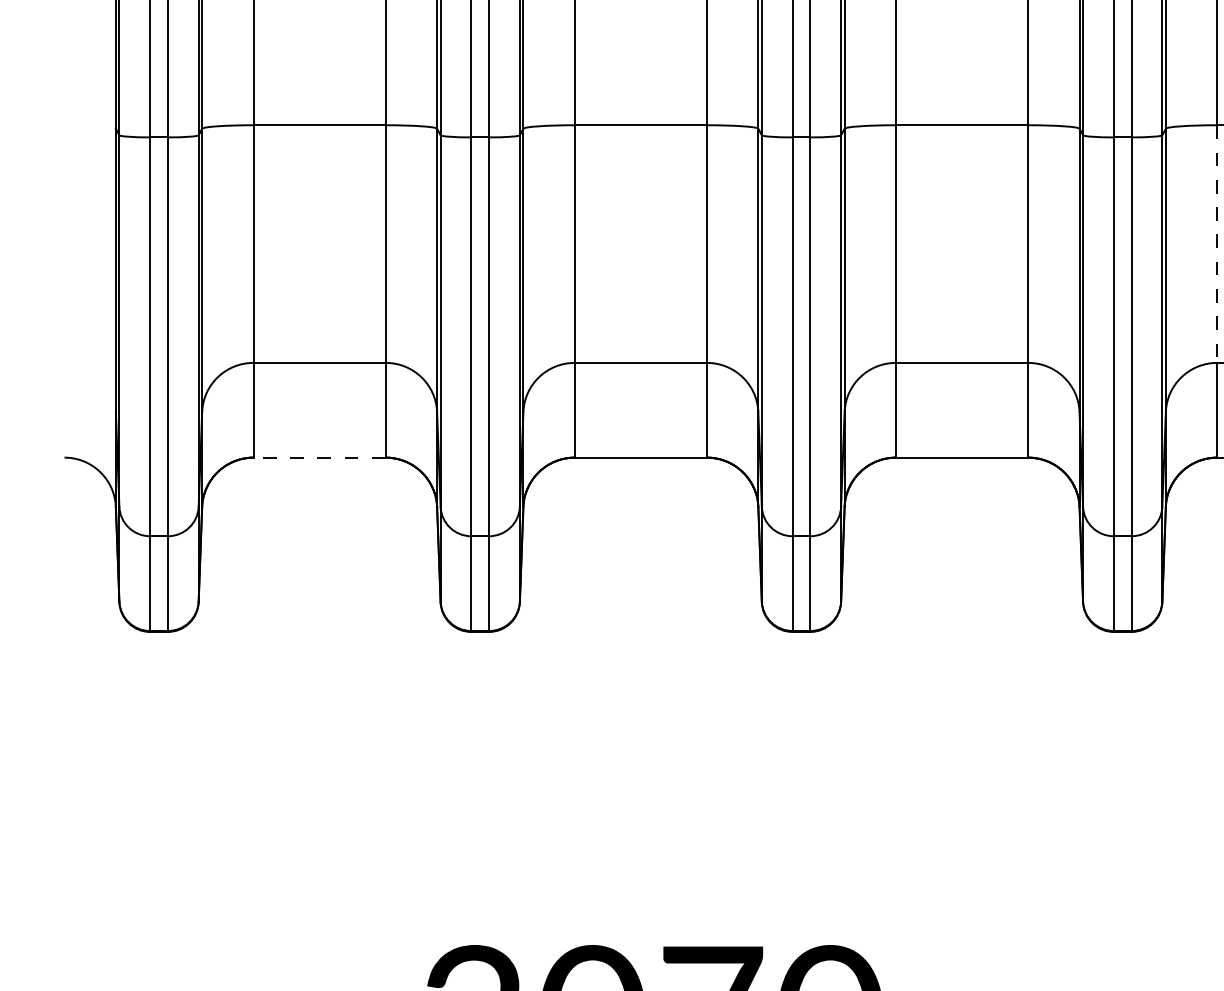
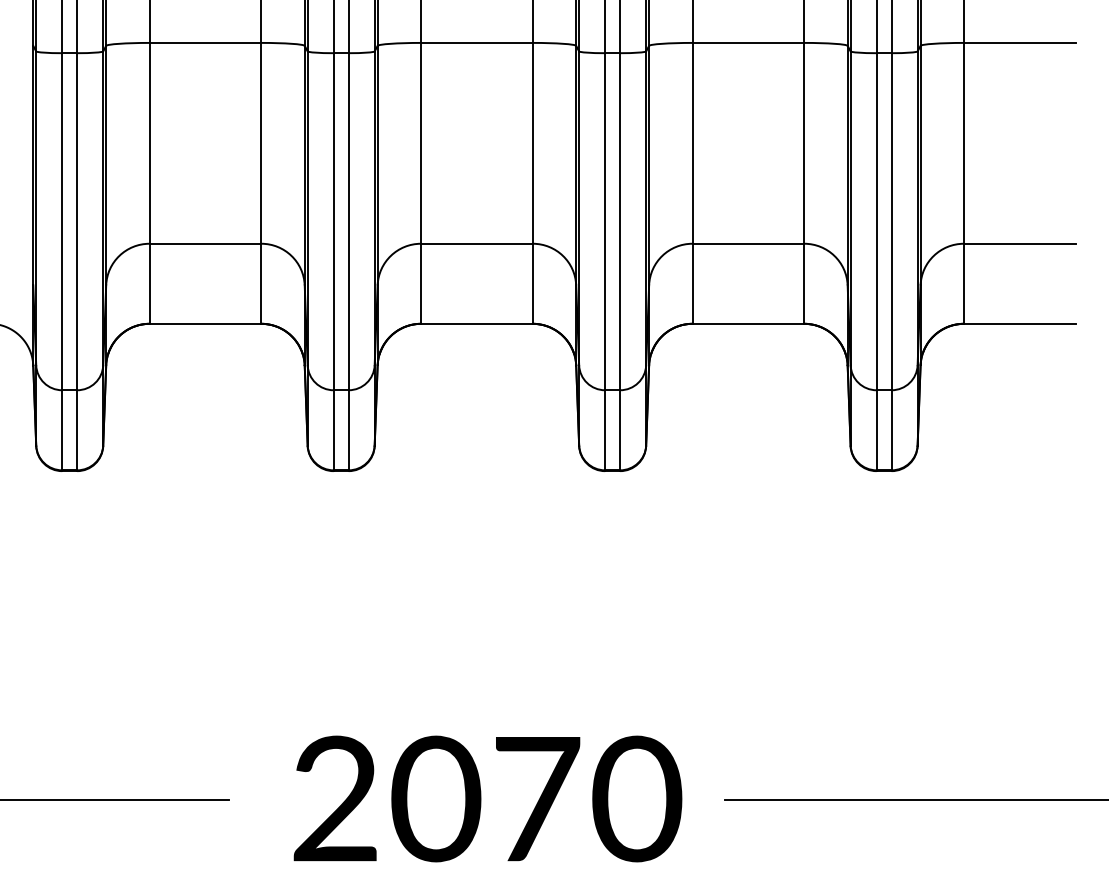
line: (1217, 244) -> (964, 143), dashed -> solid
line: (319, 457) -> (205, 323), dashed -> solid

